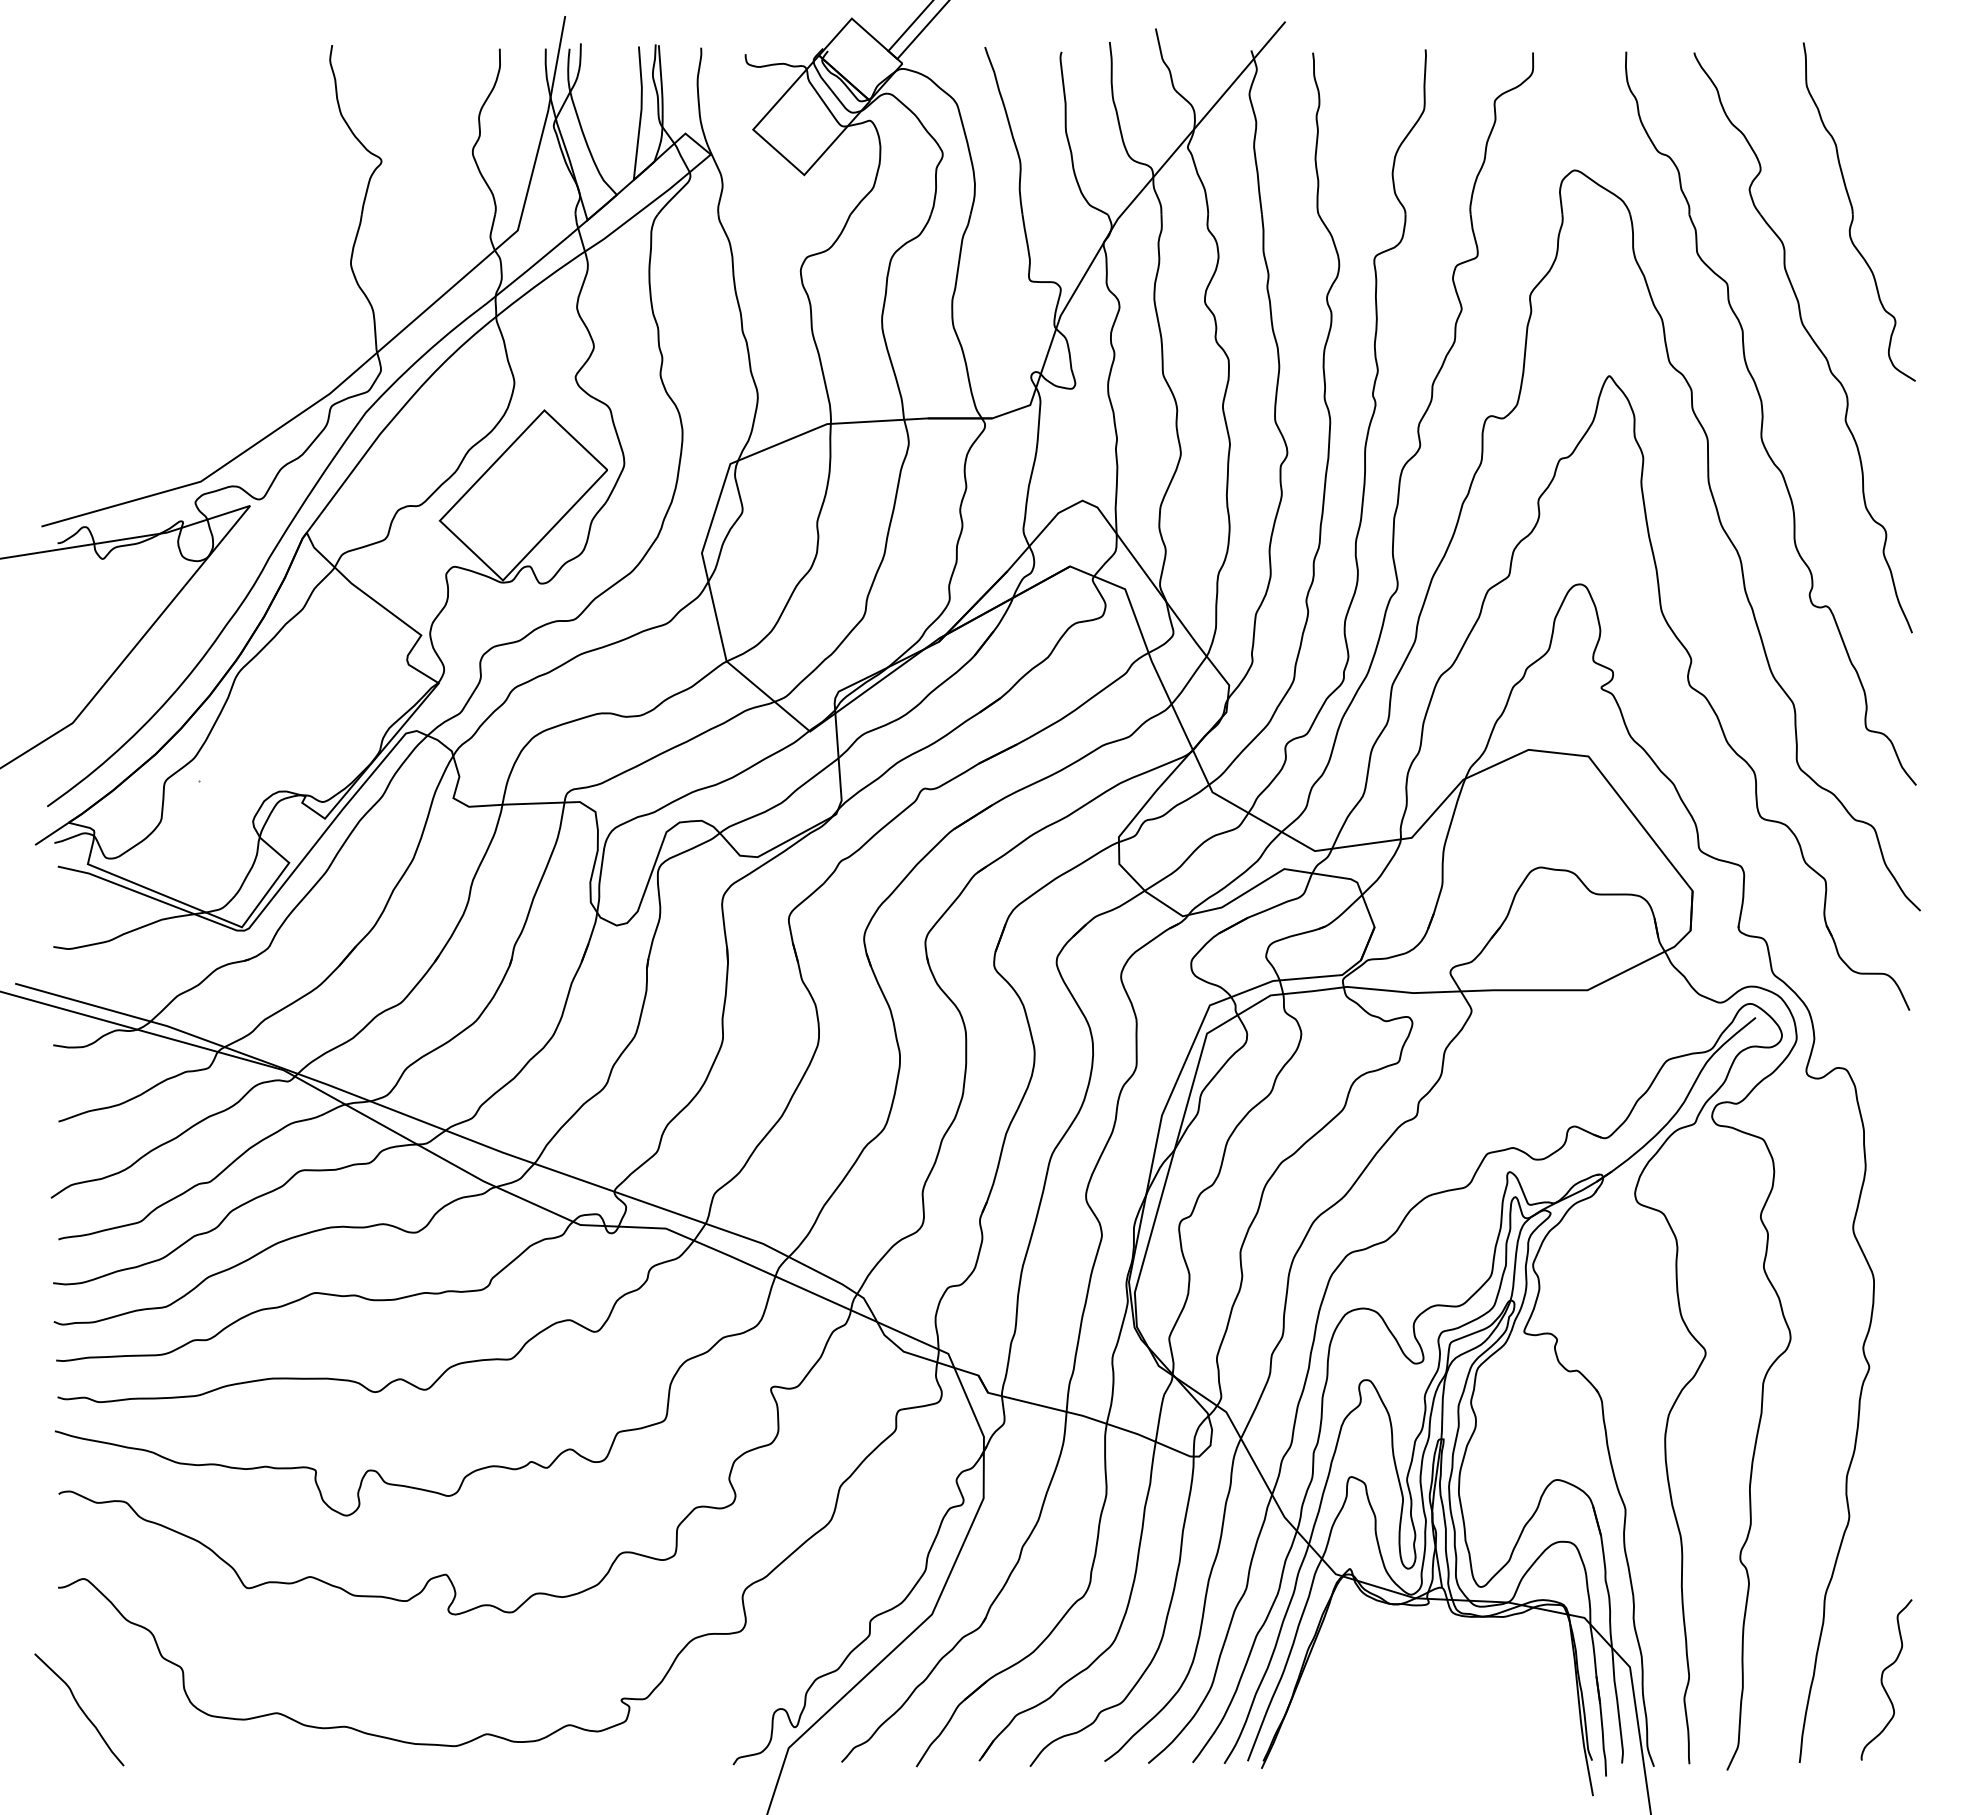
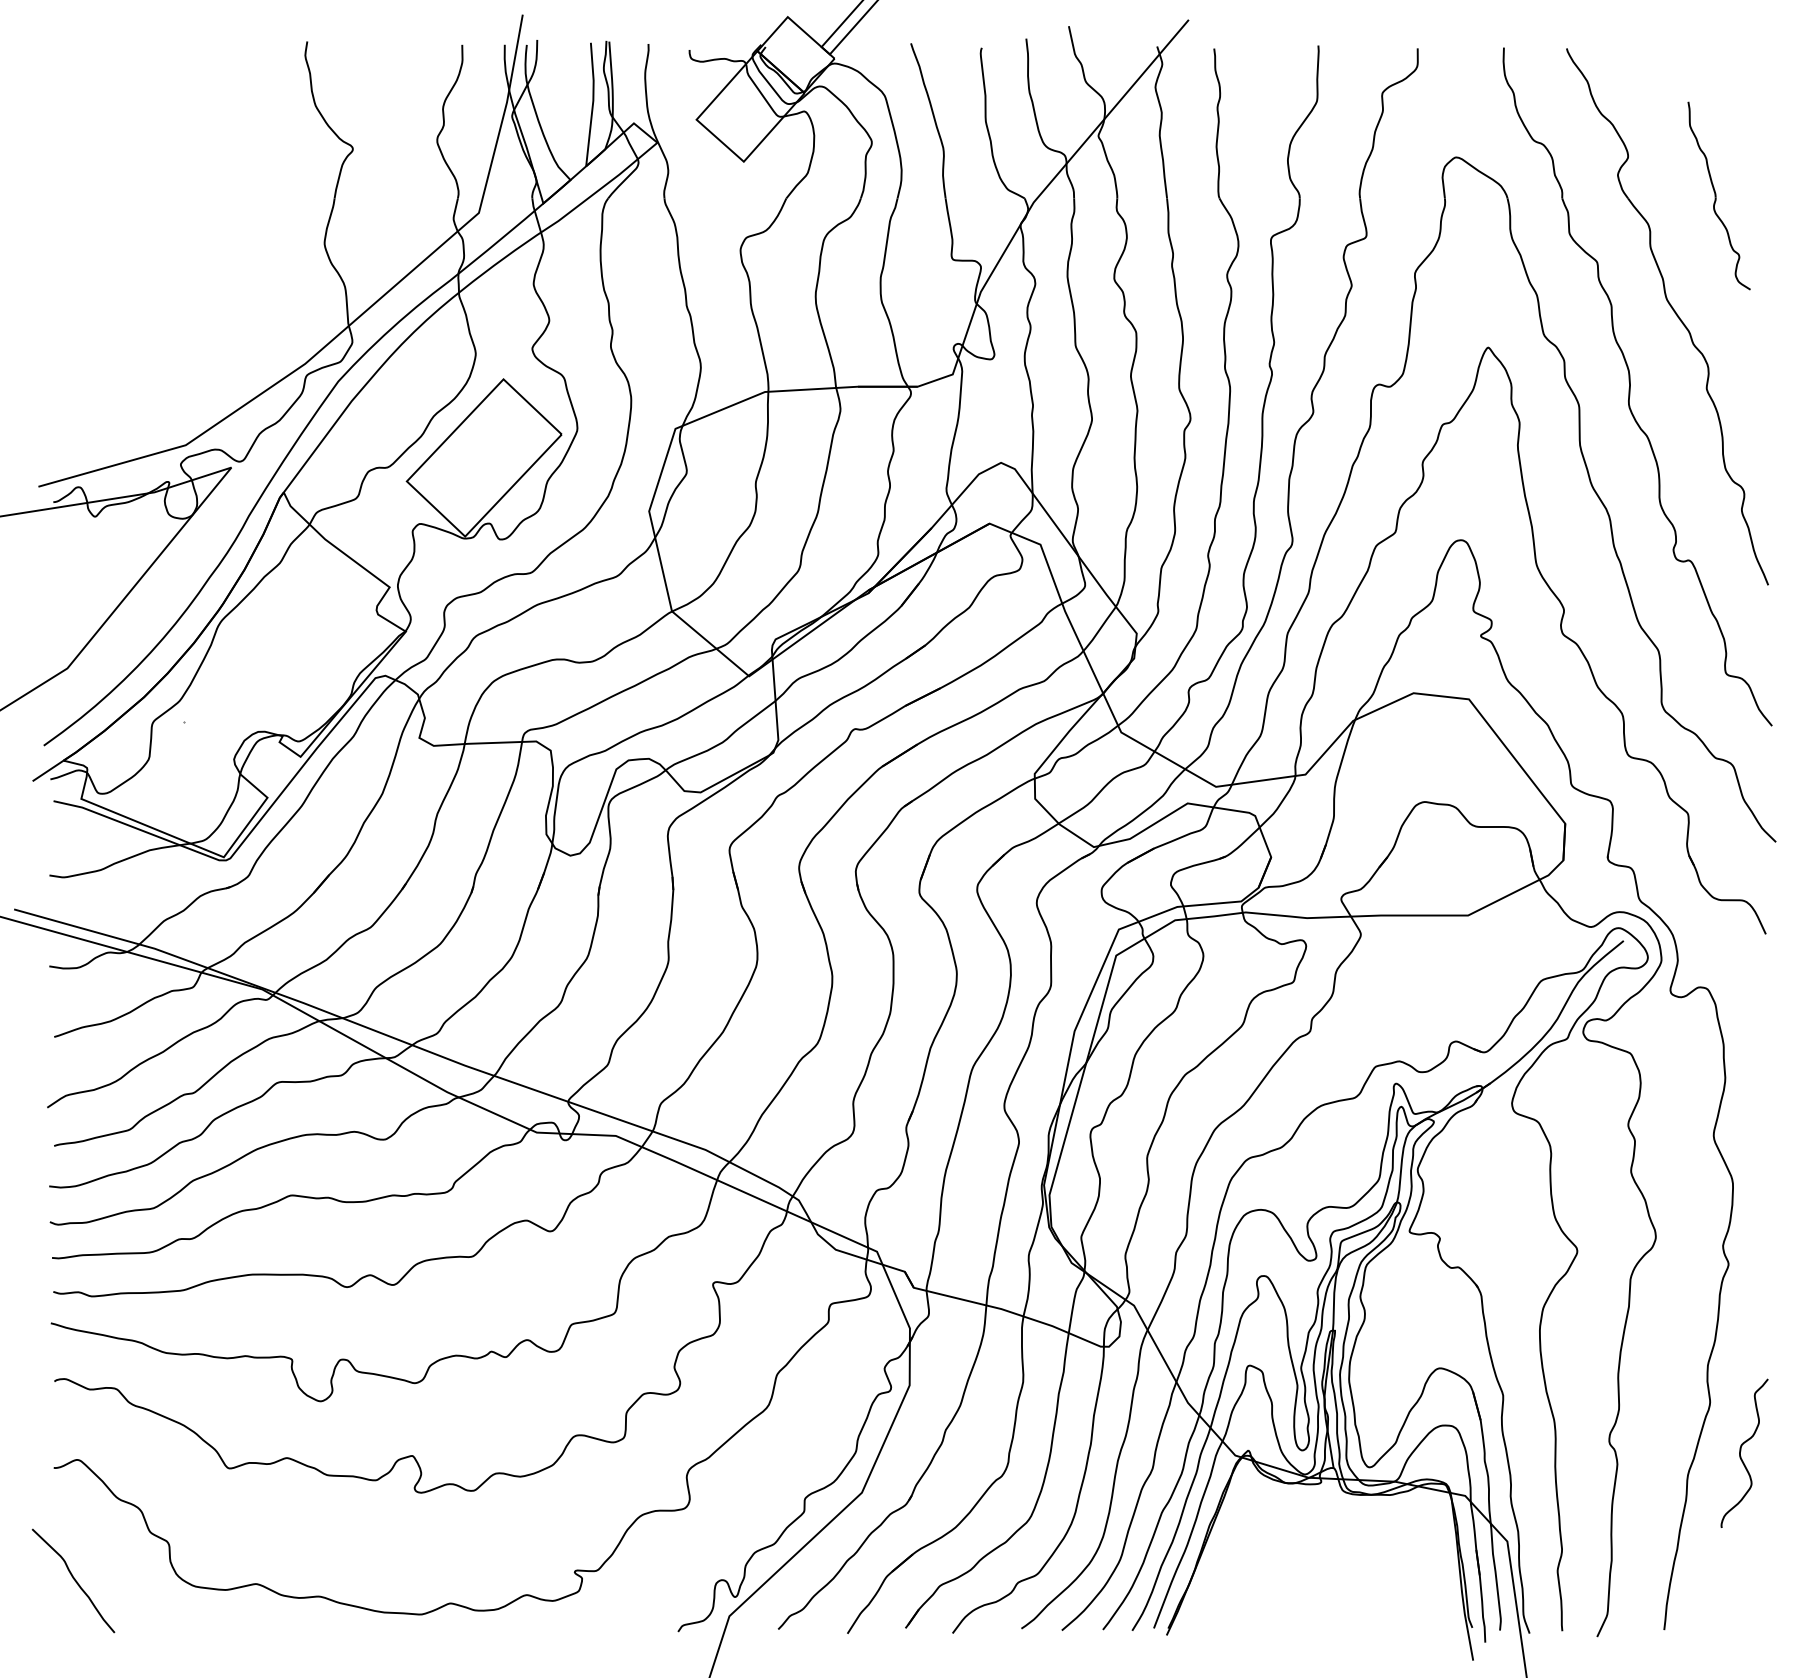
part: (1858, 211) -> (1718, 195), size x0.6
curve: (1882, 1679) -> (1740, 1453), moved

